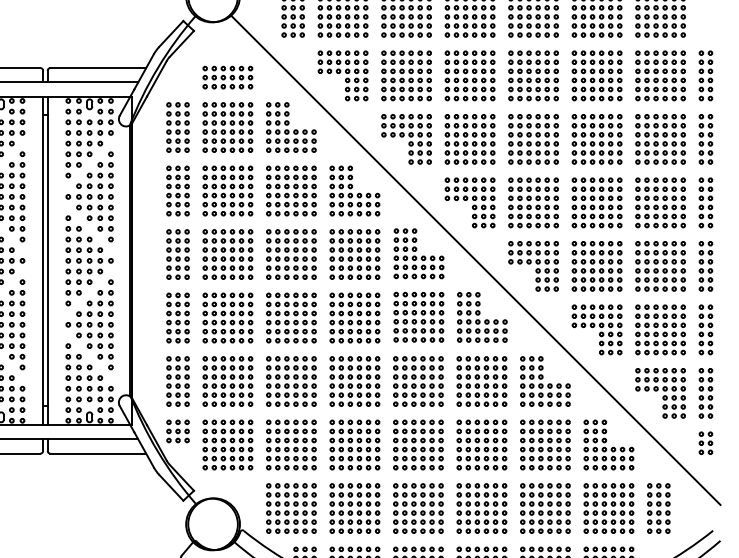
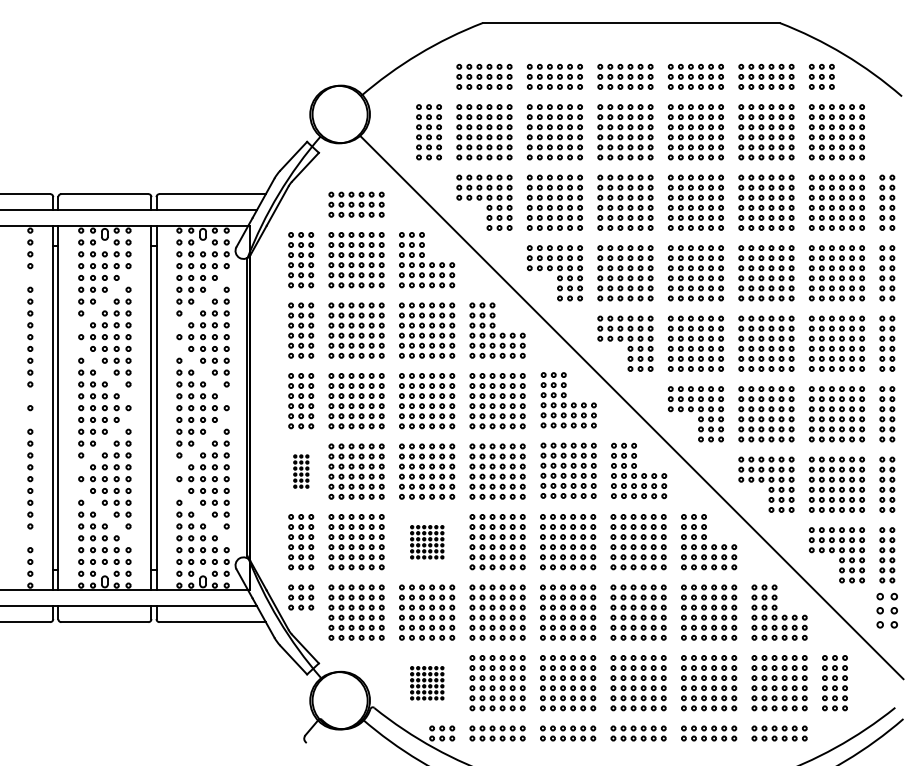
part: (178, 317) -> (301, 471), size x0.6
part: (291, 381) -> (427, 542), size x0.6
part: (706, 443) -> (887, 610), size x1.4
part: (291, 508) -> (427, 683), size x0.6

